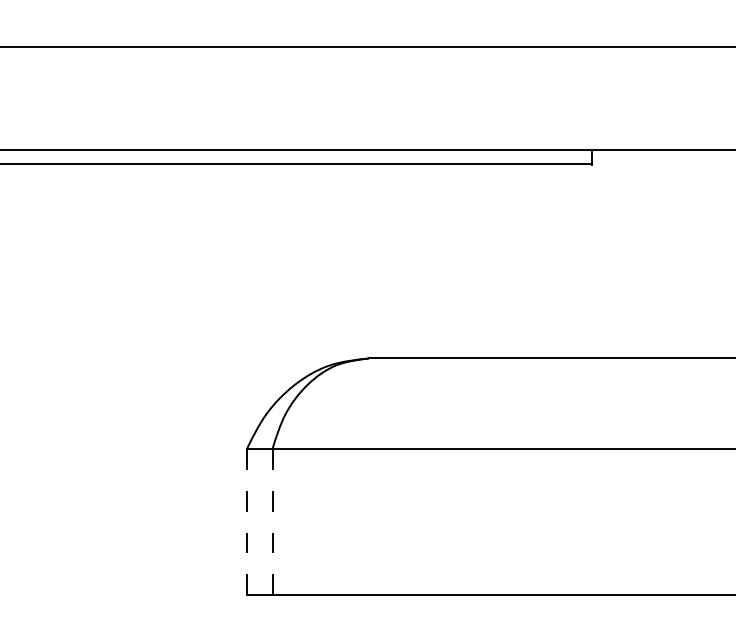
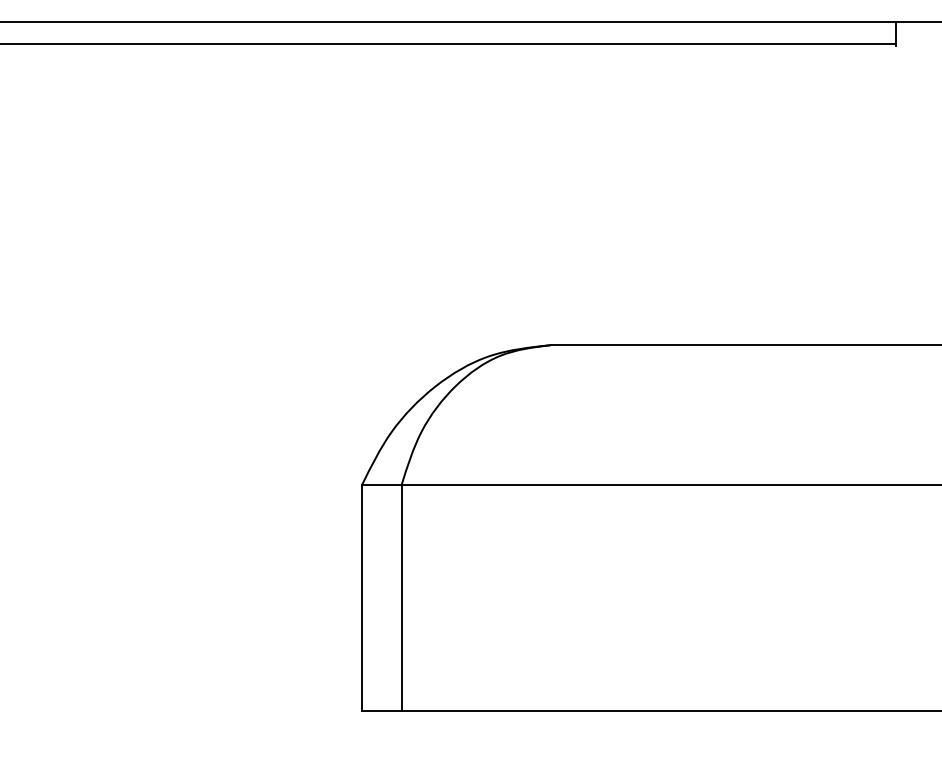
line: (246, 522) -> (361, 598), dashed -> solid
line: (272, 522) -> (401, 598), dashed -> solid

